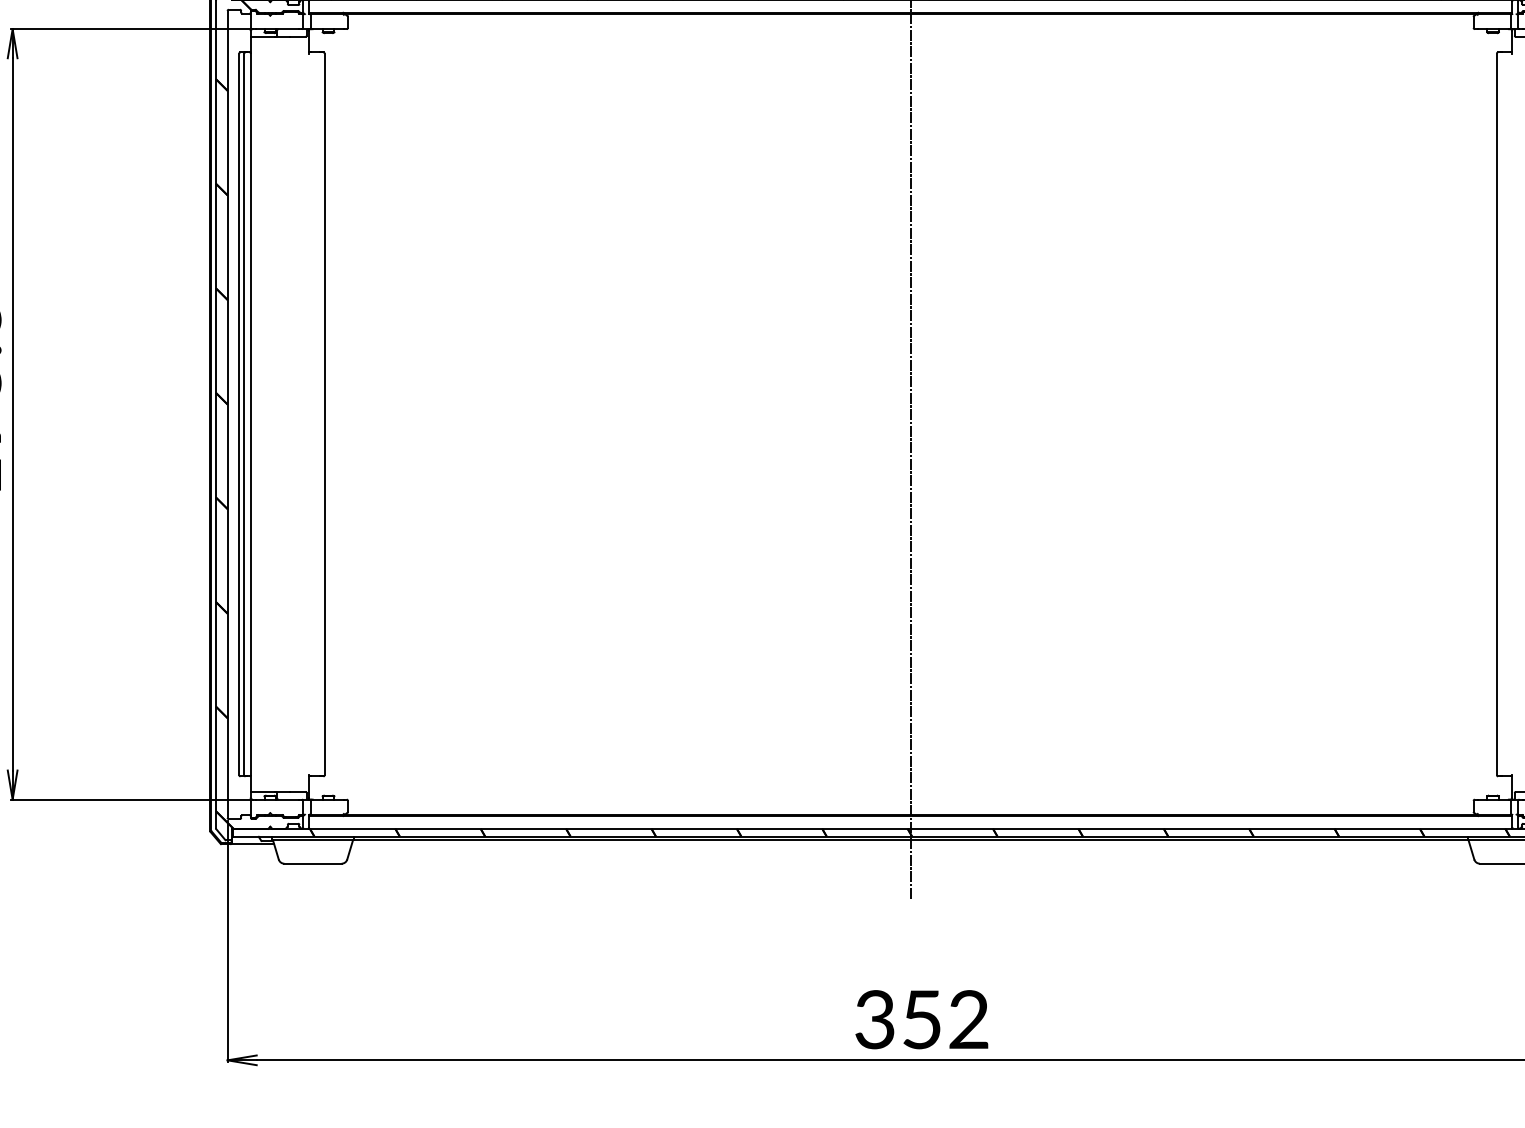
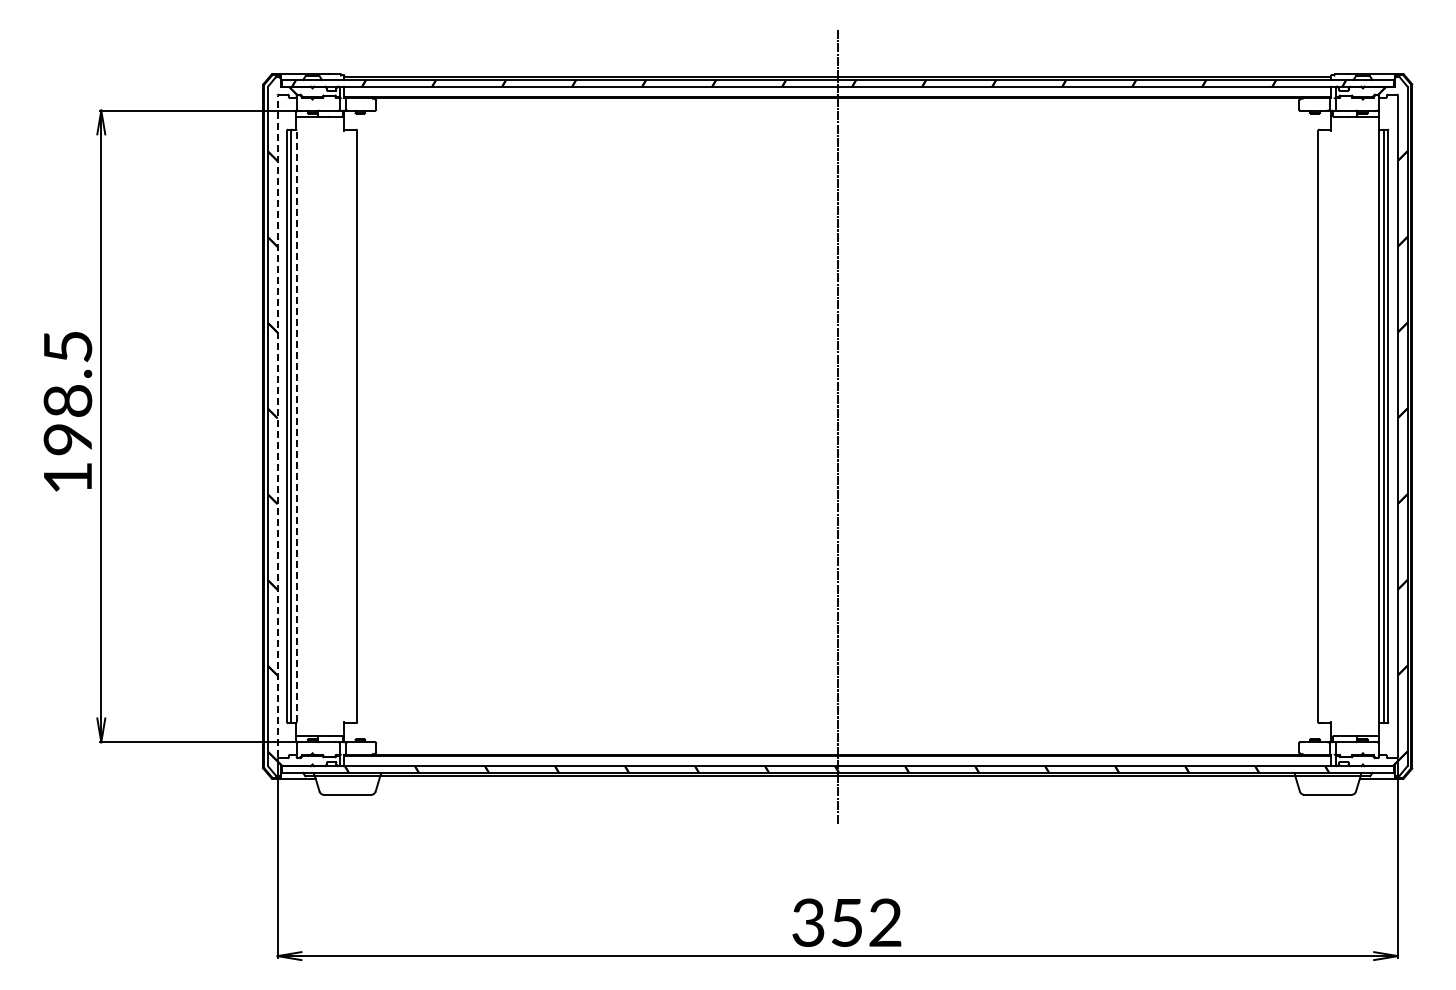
line: (227, 414) -> (277, 426), solid -> dashed
line: (250, 414) -> (296, 426), solid -> dashed

